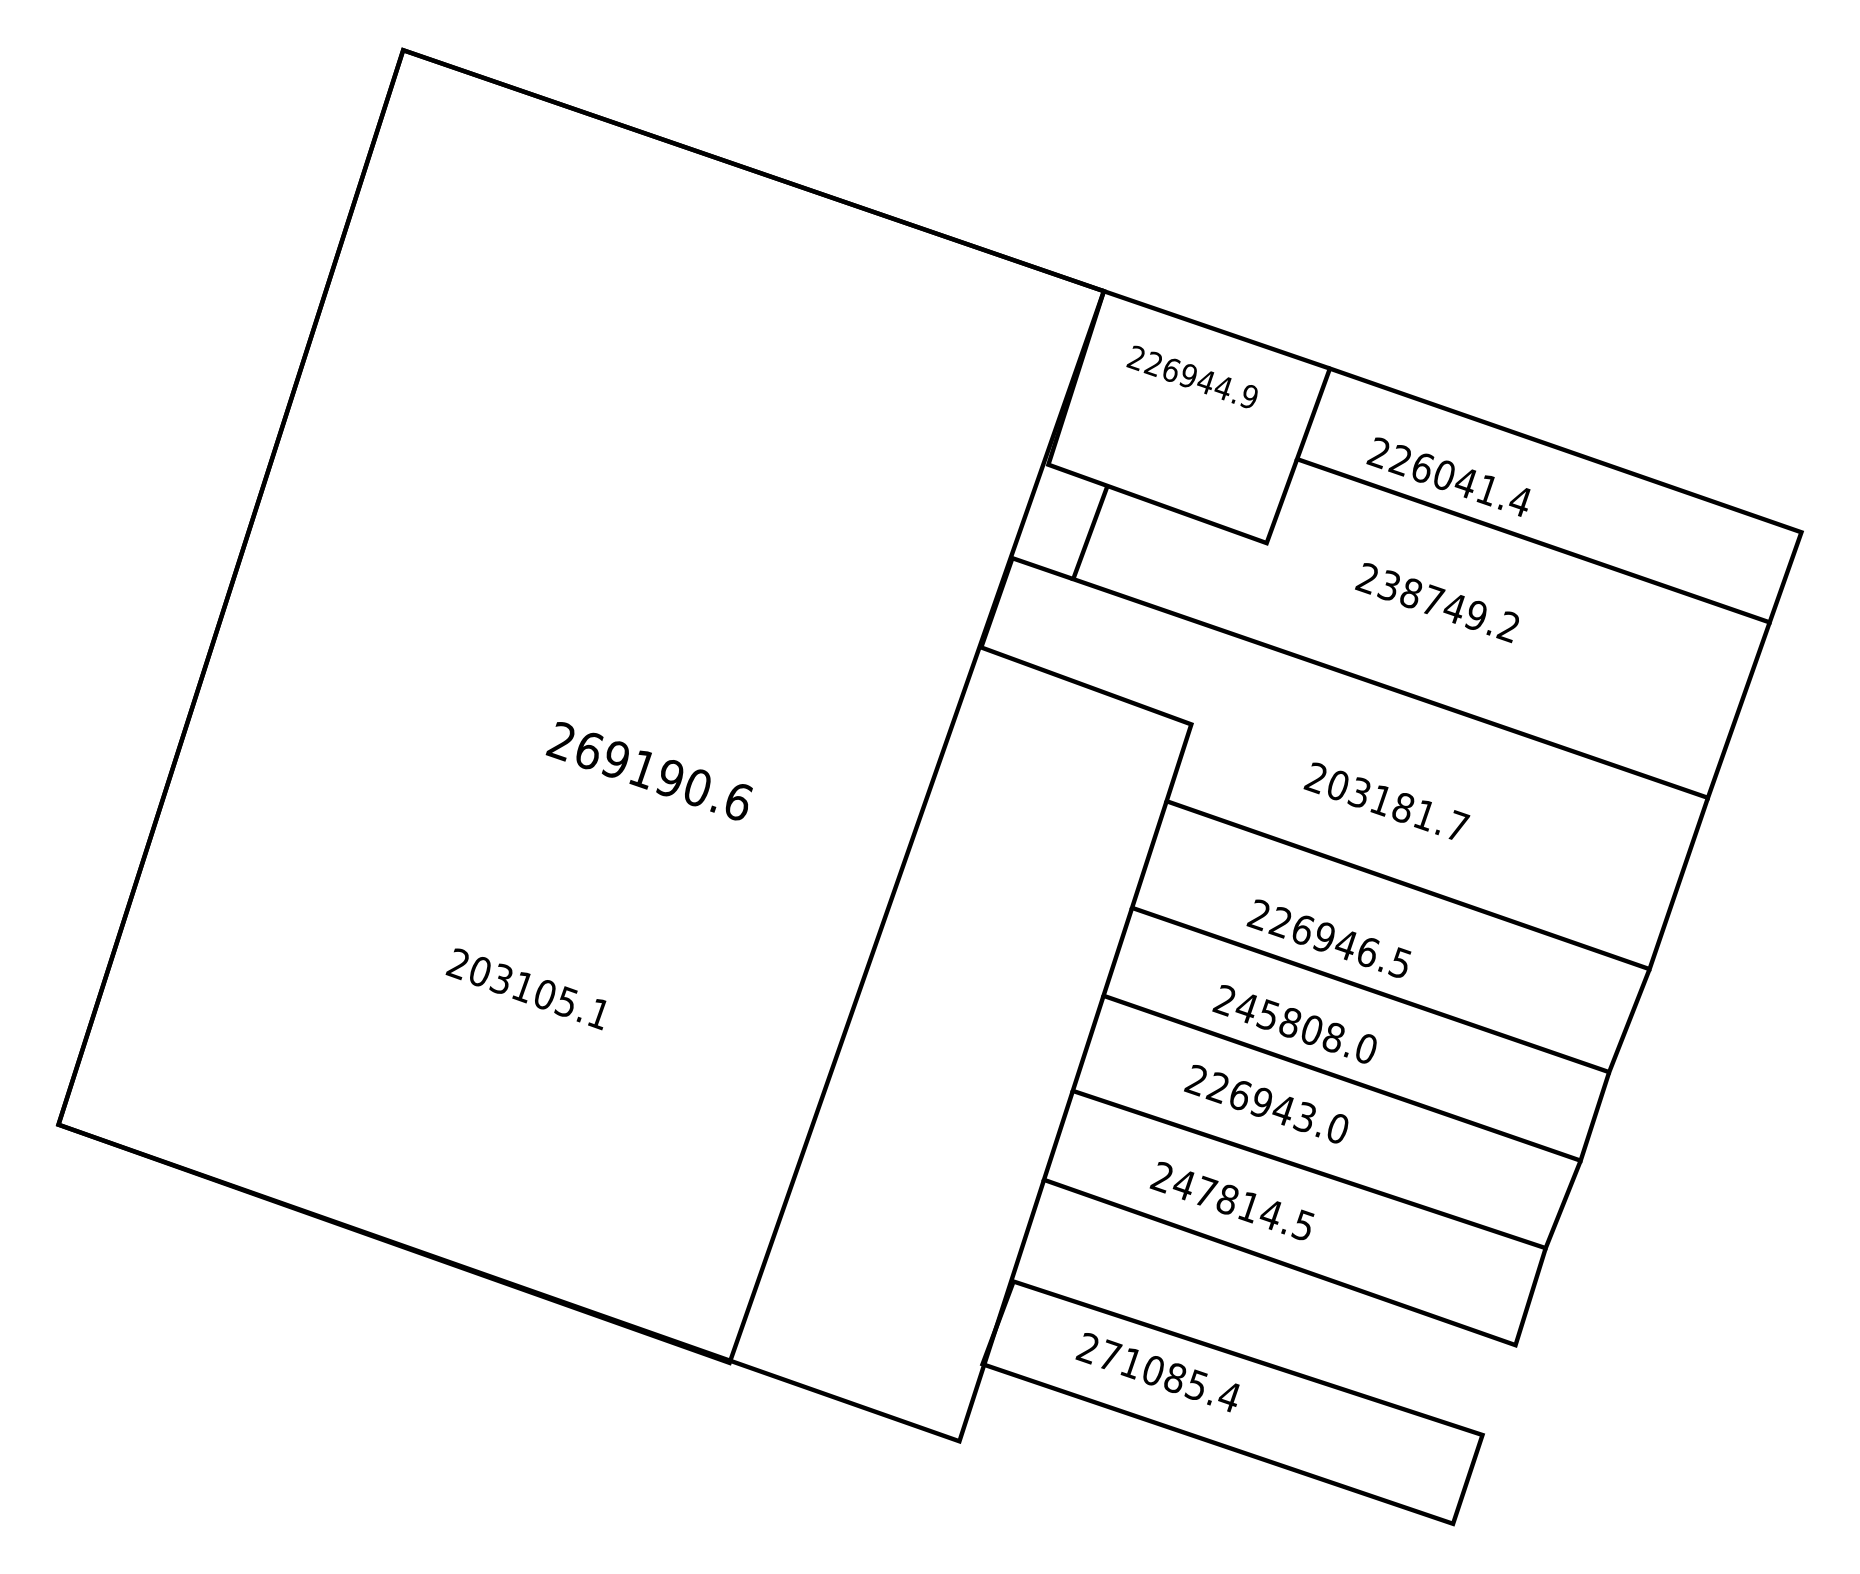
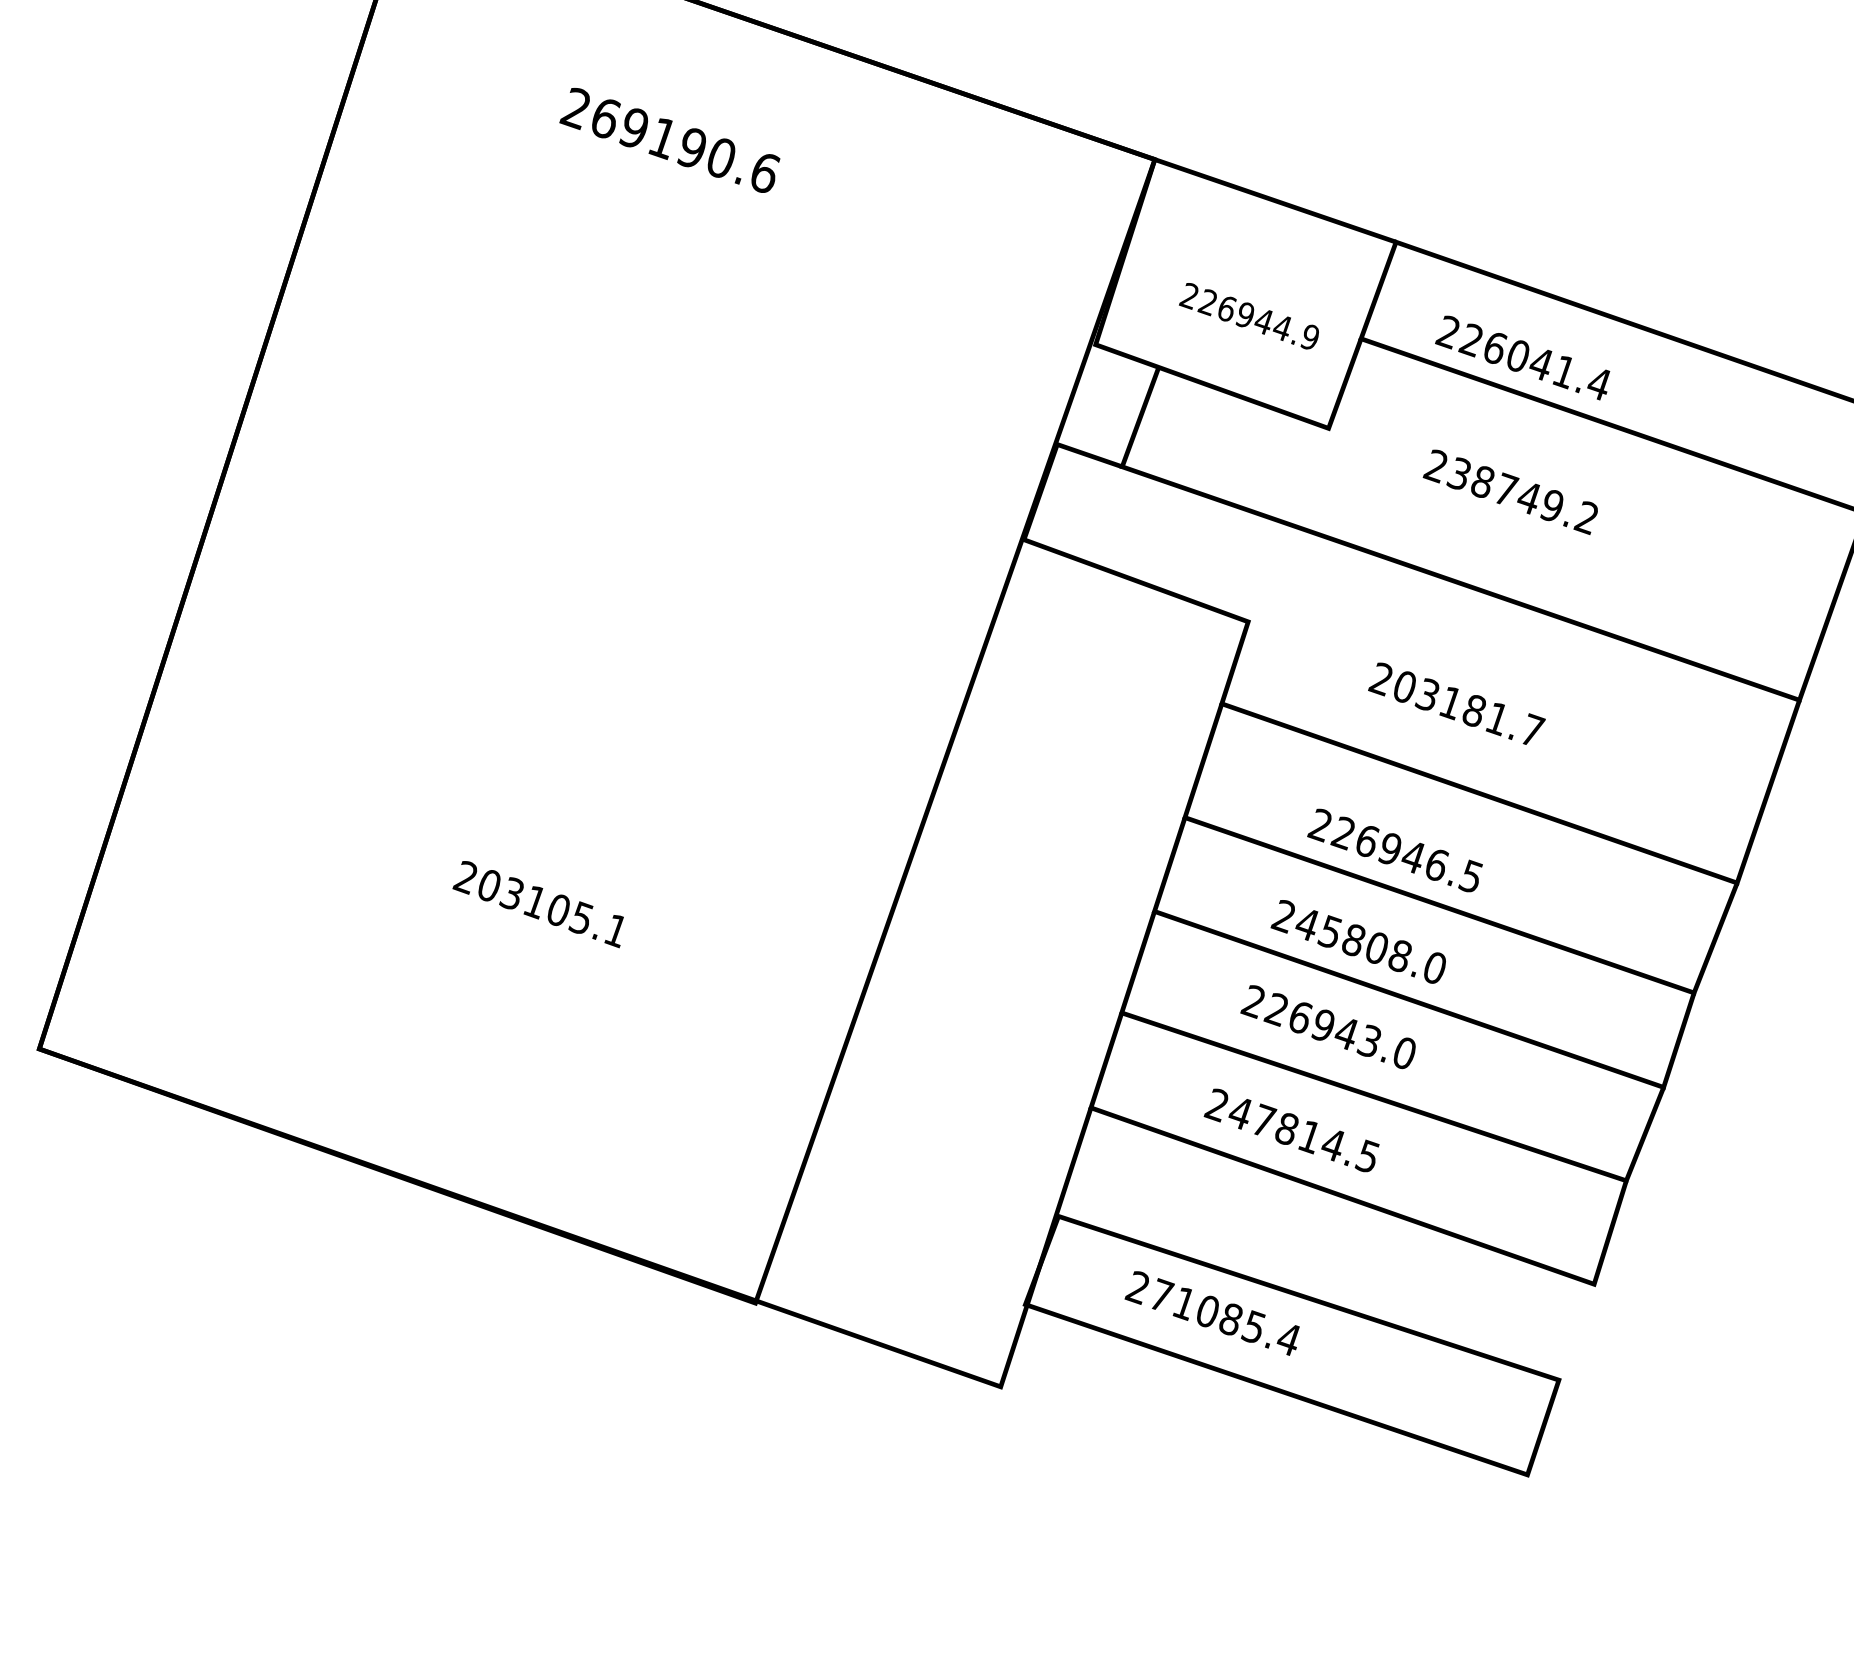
text: (1191, 376) -> (1248, 315), moved
text: (648, 771) -> (668, 140), moved

